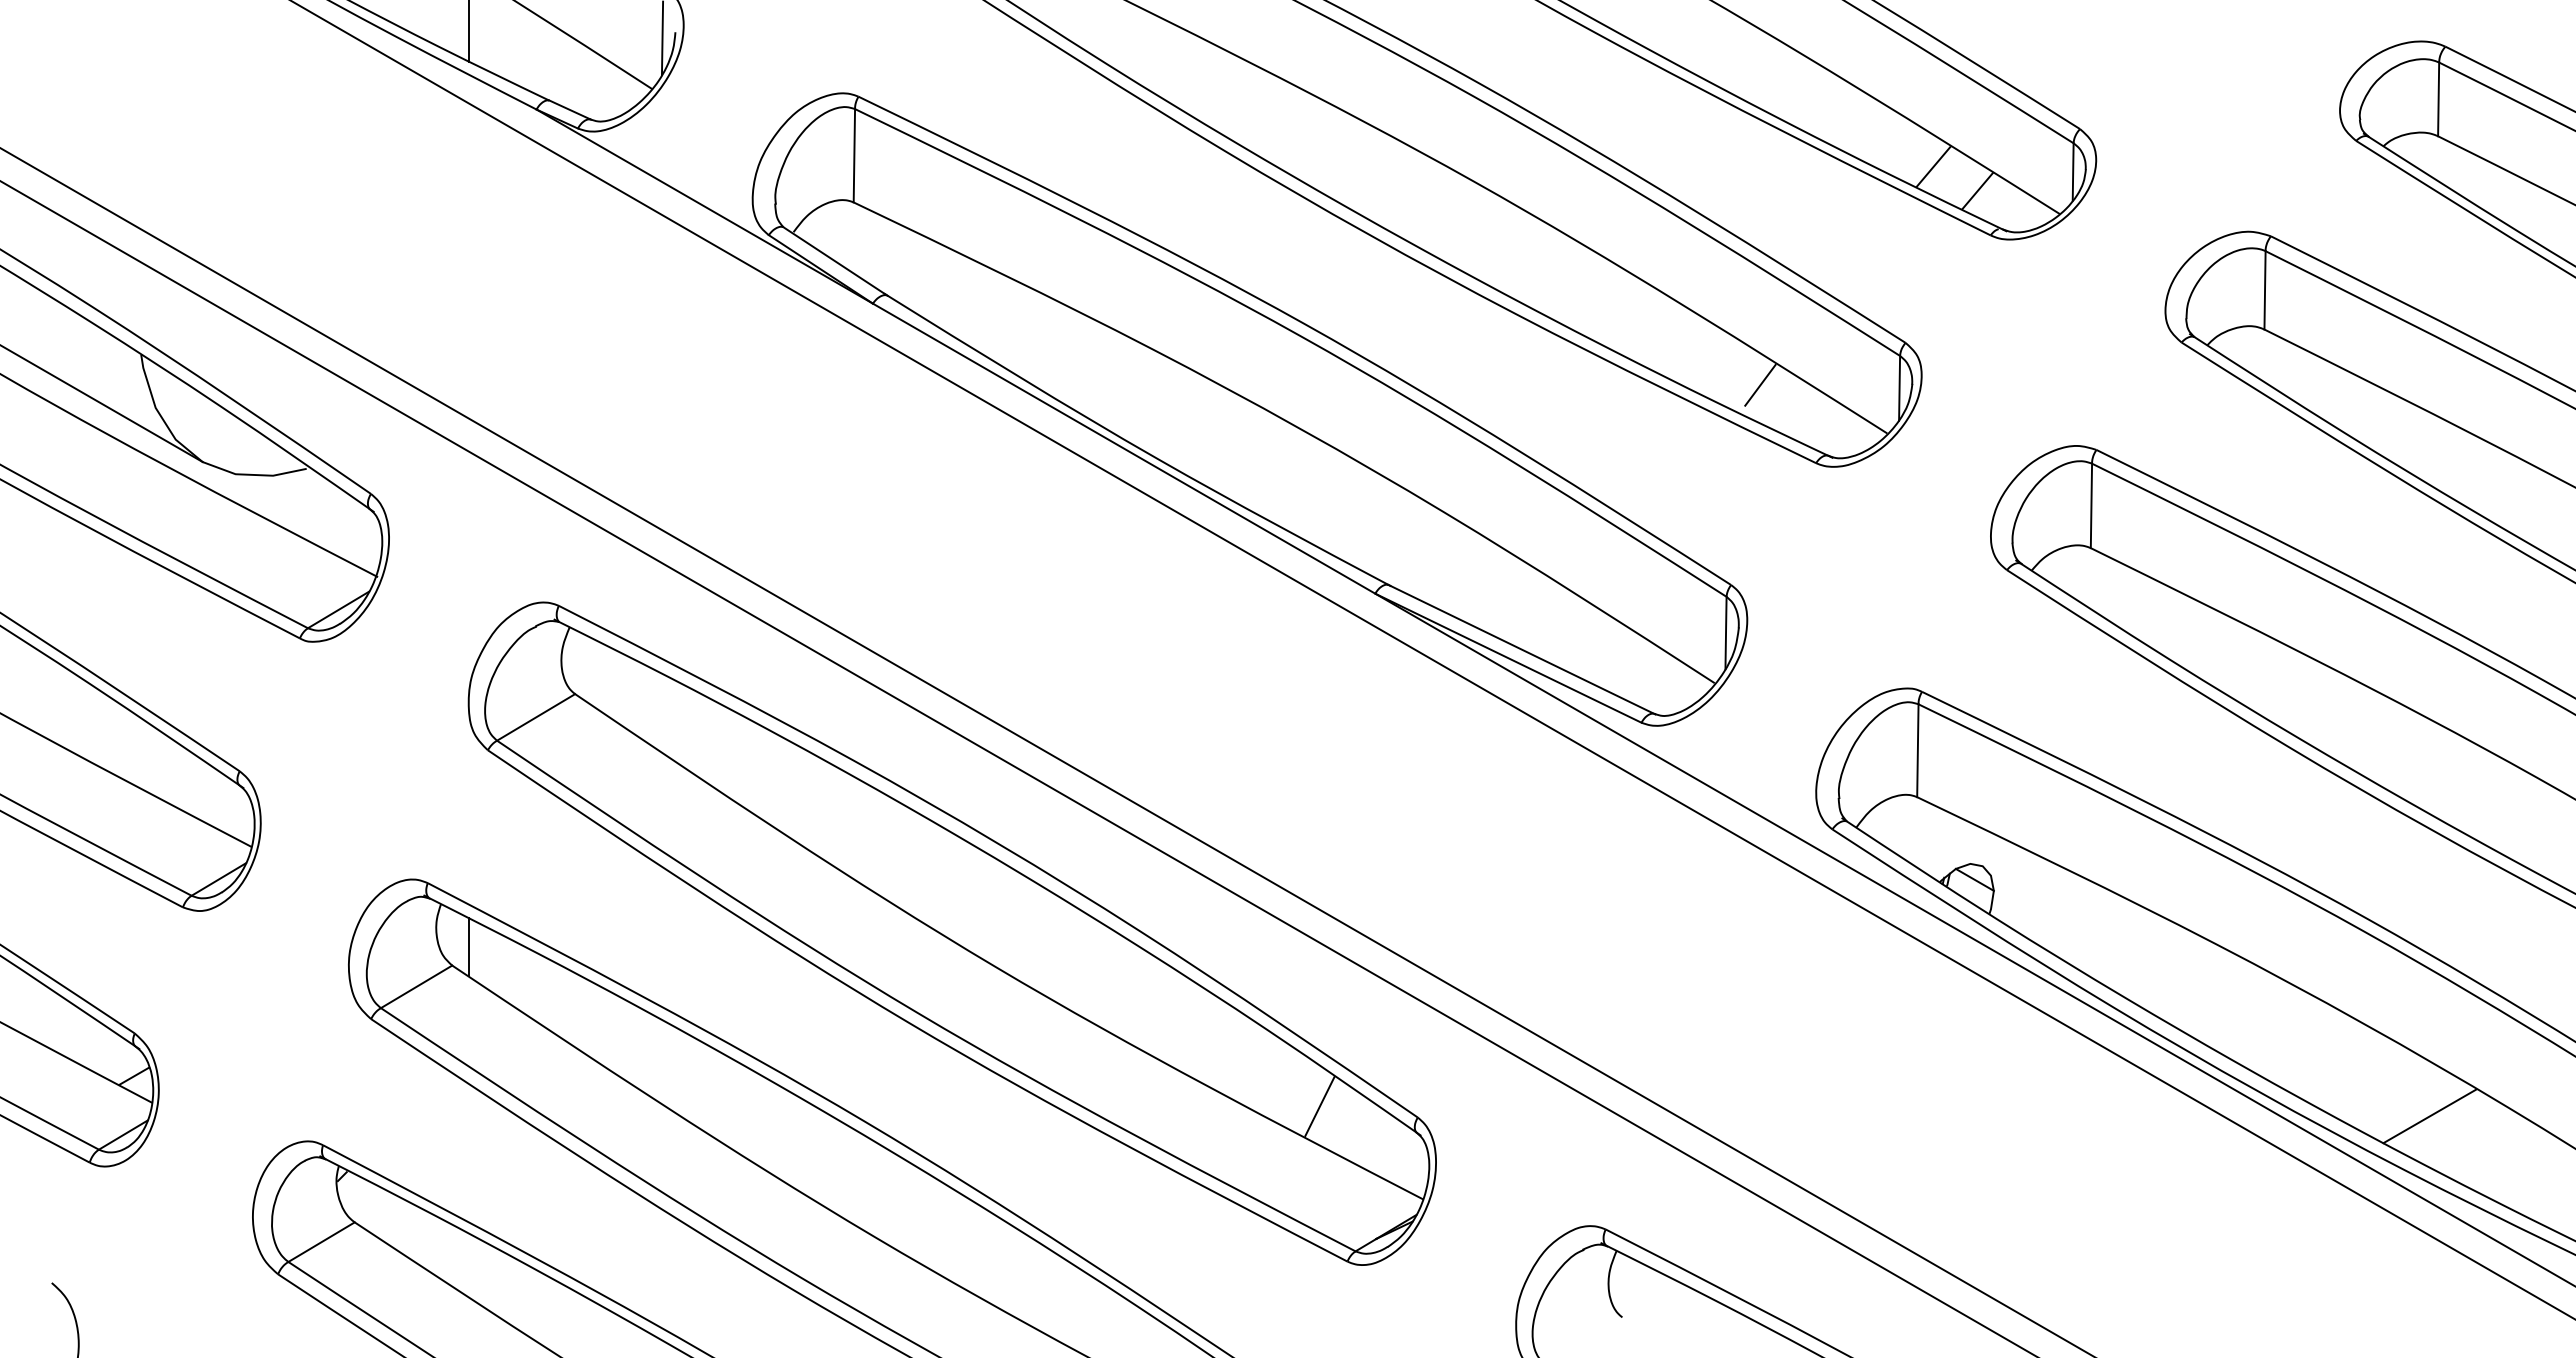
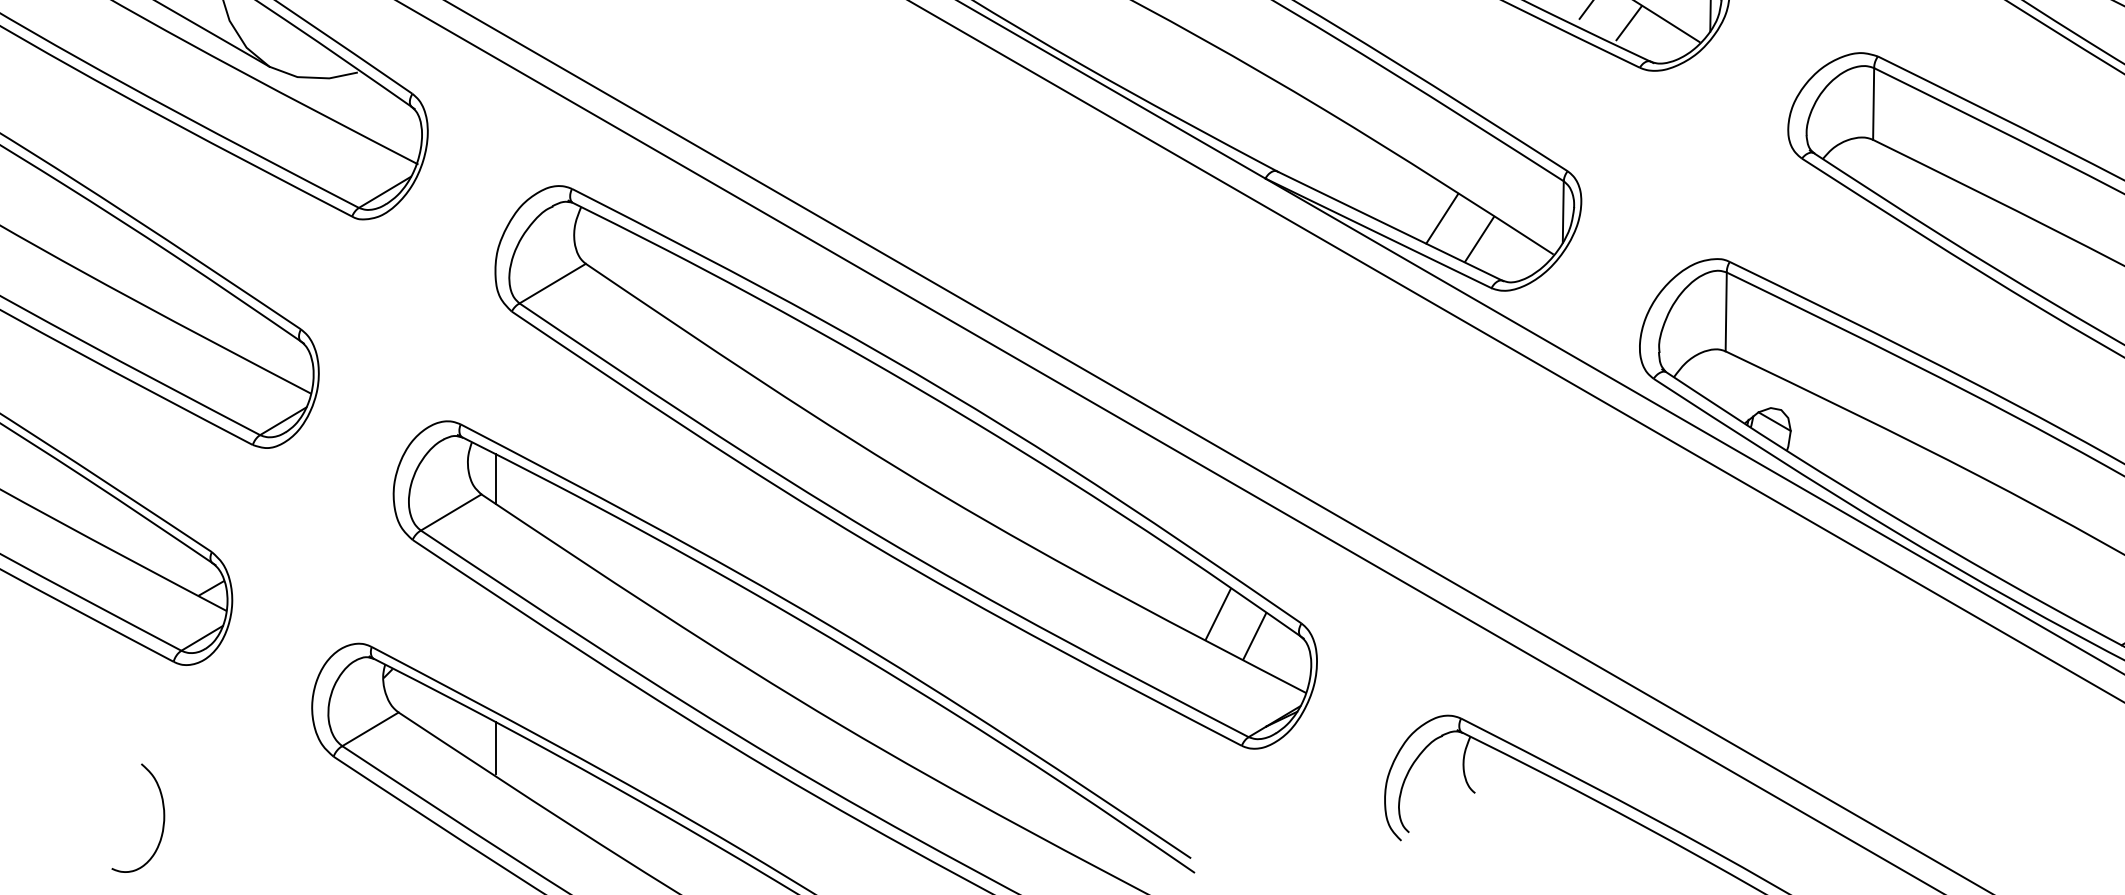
line: (1803, 410) -> (1629, 22), added
line: (1583, 640) -> (1442, 218), added
line: (1627, 664) -> (1479, 238), added
line: (1362, 1132) -> (1254, 636), added
line: (469, 1264) -> (496, 748), added

